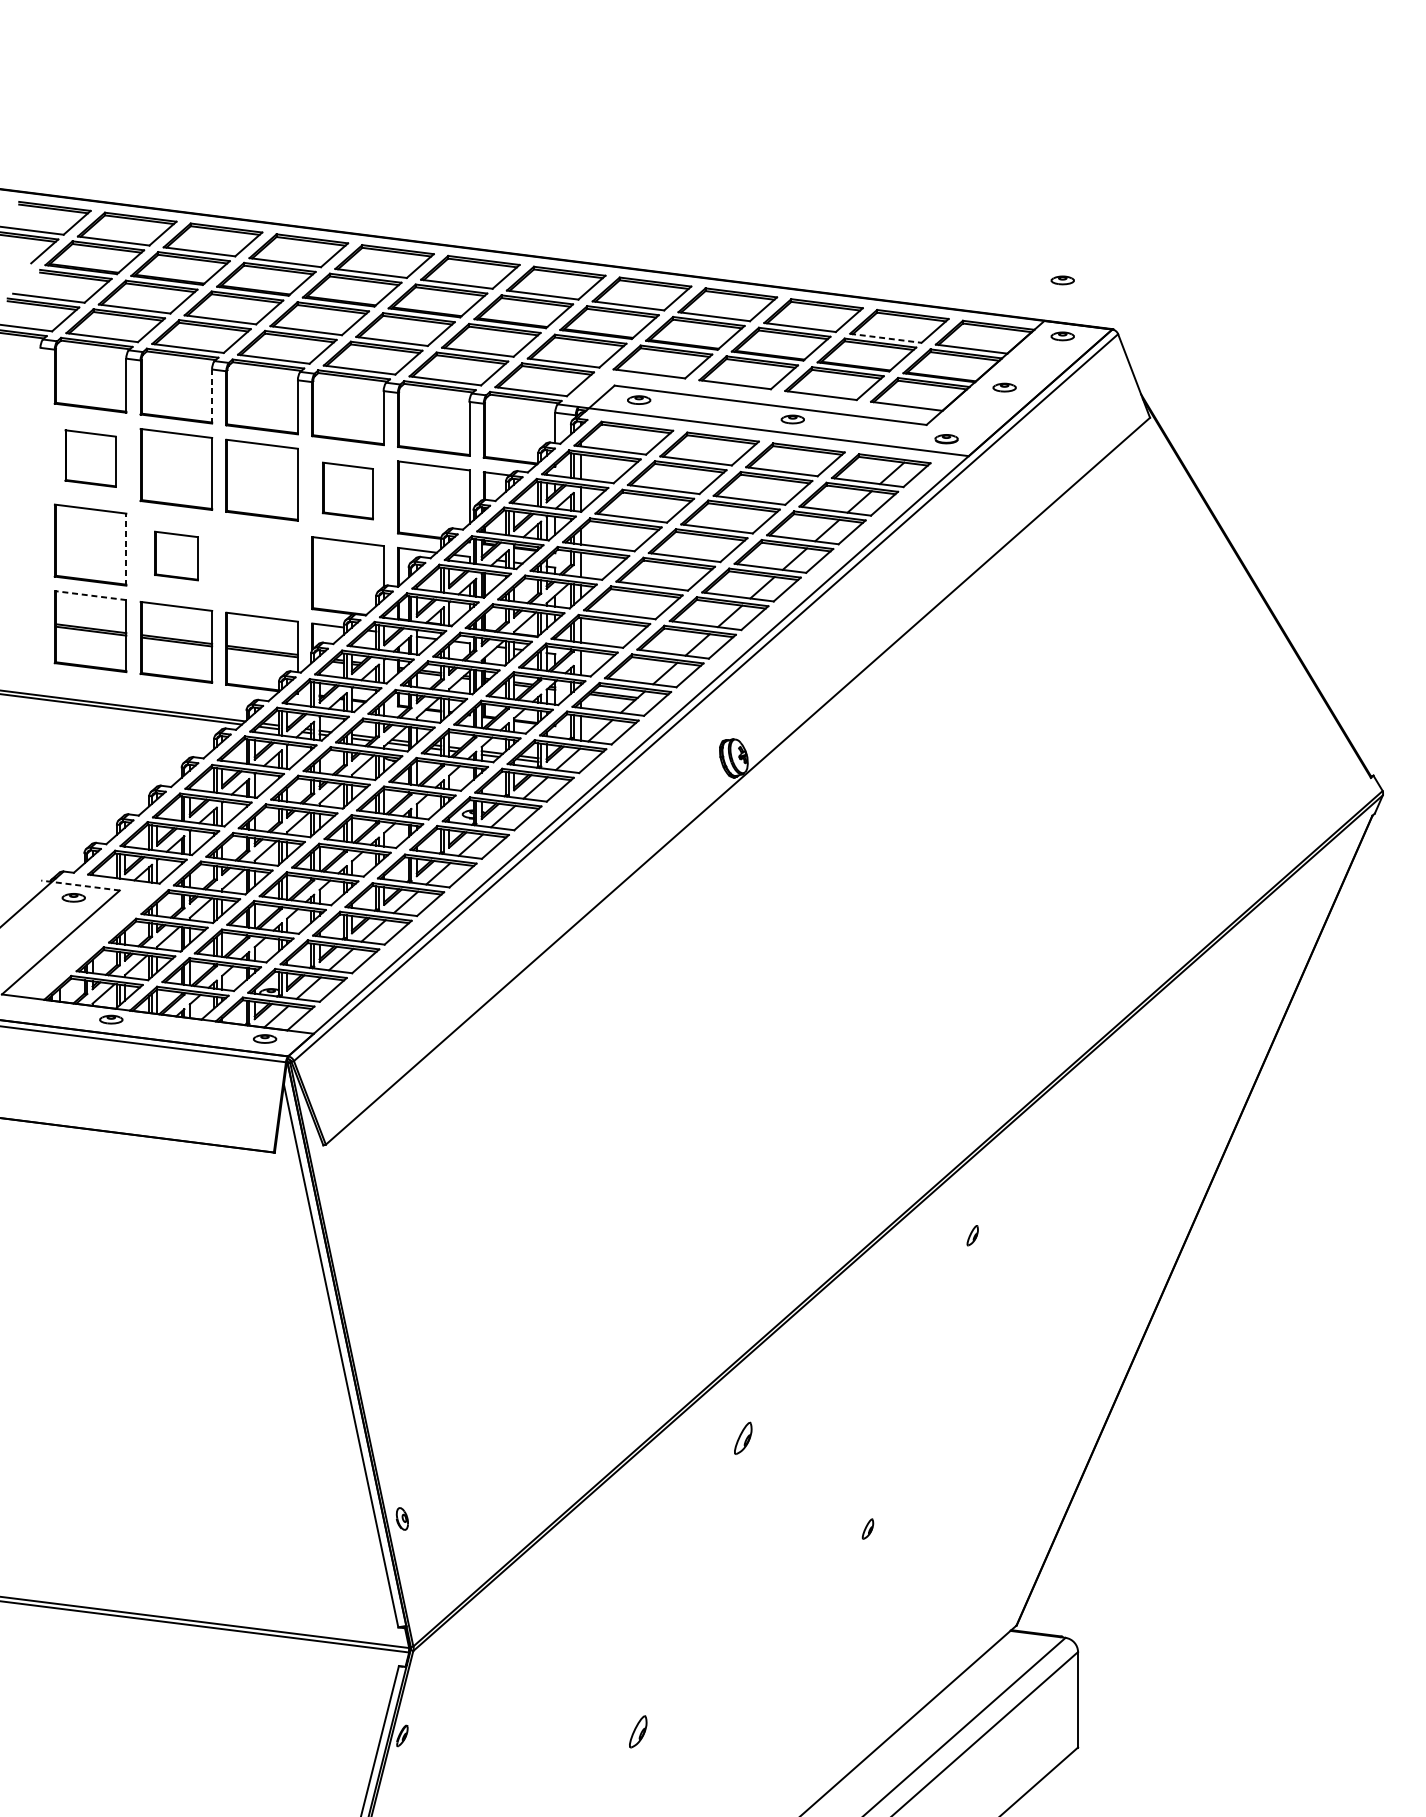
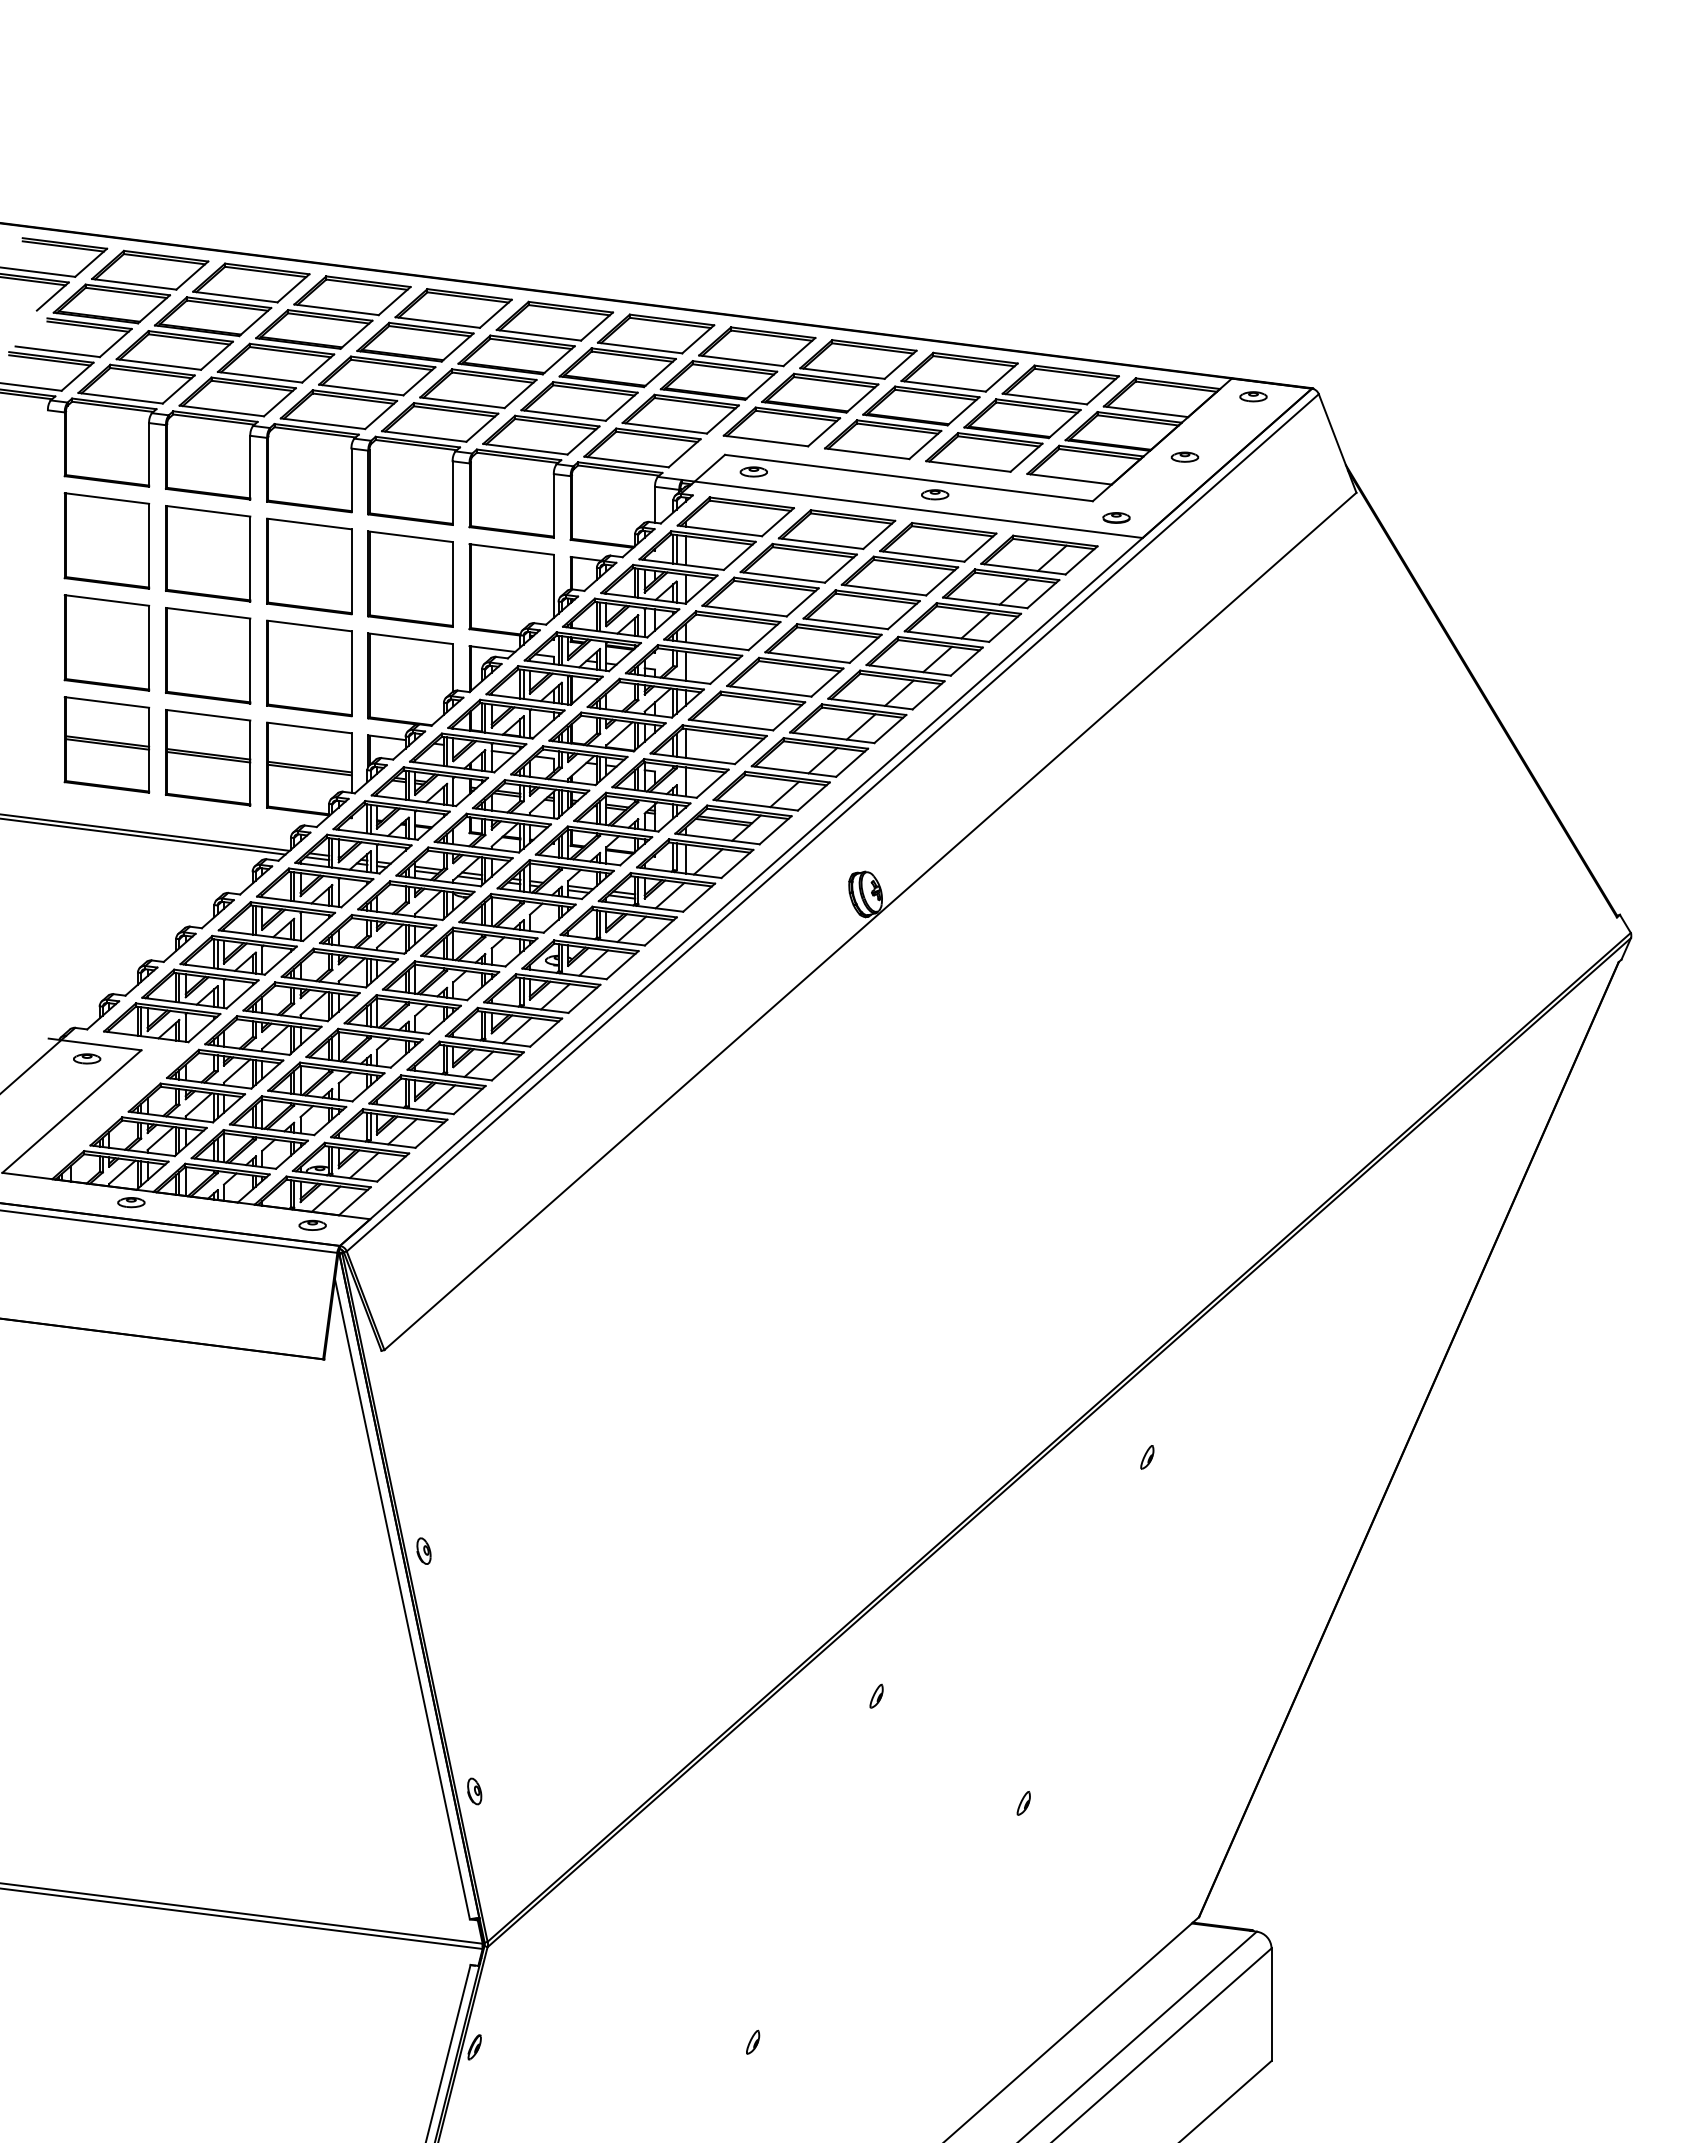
part: (1062, 280) -> (1253, 330), removed
line: (886, 338) -> (1045, 399), dashed -> solid
line: (212, 396) -> (250, 467), dashed -> solid
part: (90, 458) -> (106, 540), size x1.43
part: (347, 490) -> (410, 578), size x1.43
line: (126, 548) -> (149, 647), dashed -> solid
part: (176, 555) -> (208, 655), size x1.67
part: (262, 566) -> (309, 668), added
line: (90, 595) -> (106, 702), dashed -> solid
line: (80, 885) -> (95, 1044), dashed -> solid
part: (359, 1314) -> (423, 1550), added
part: (743, 1437) -> (876, 1695), size x0.62
part: (638, 1730) -> (753, 2041), size x0.62

